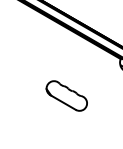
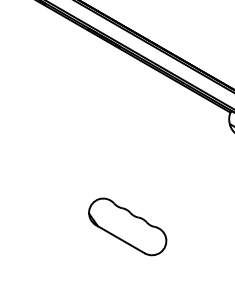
part: (66, 95) -> (127, 225), moved

